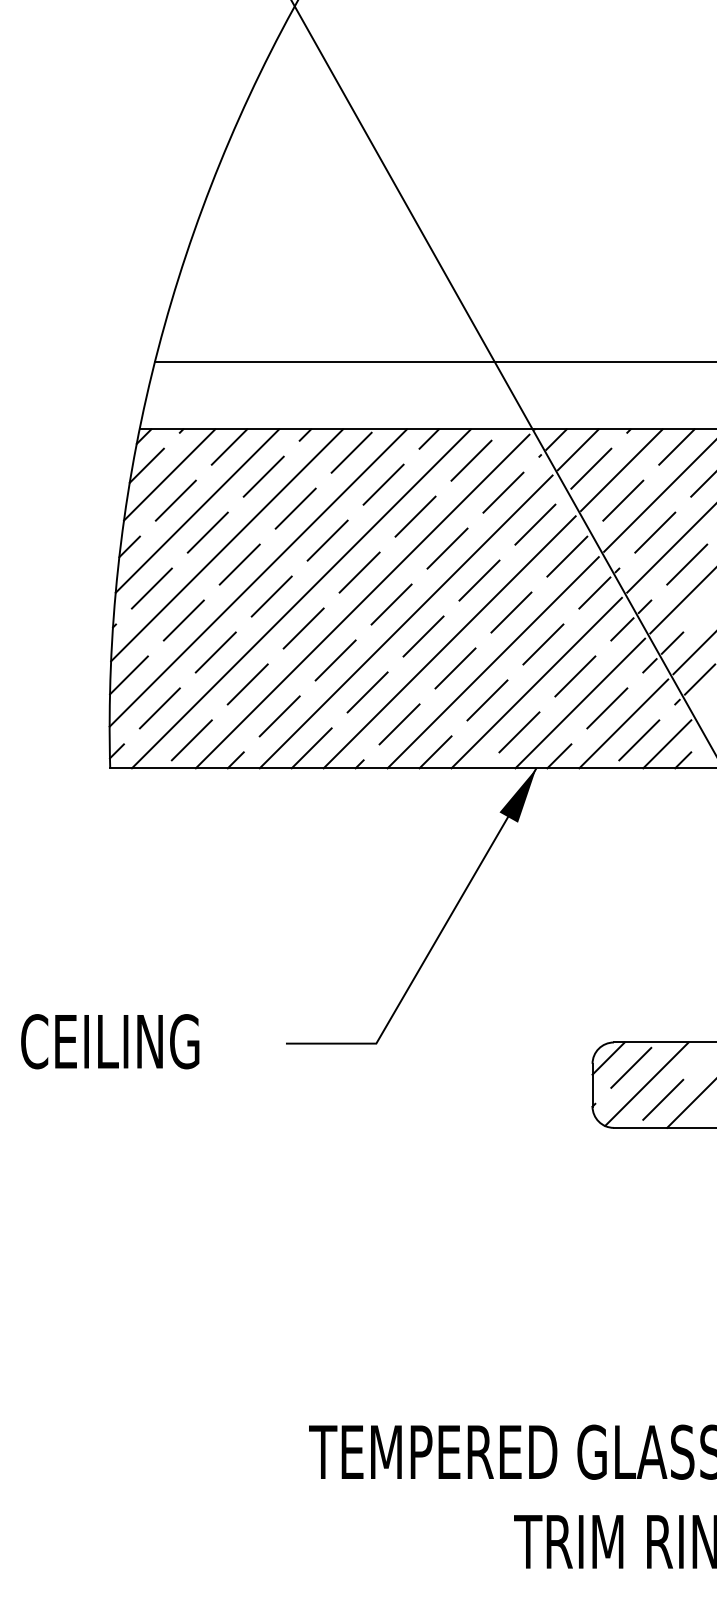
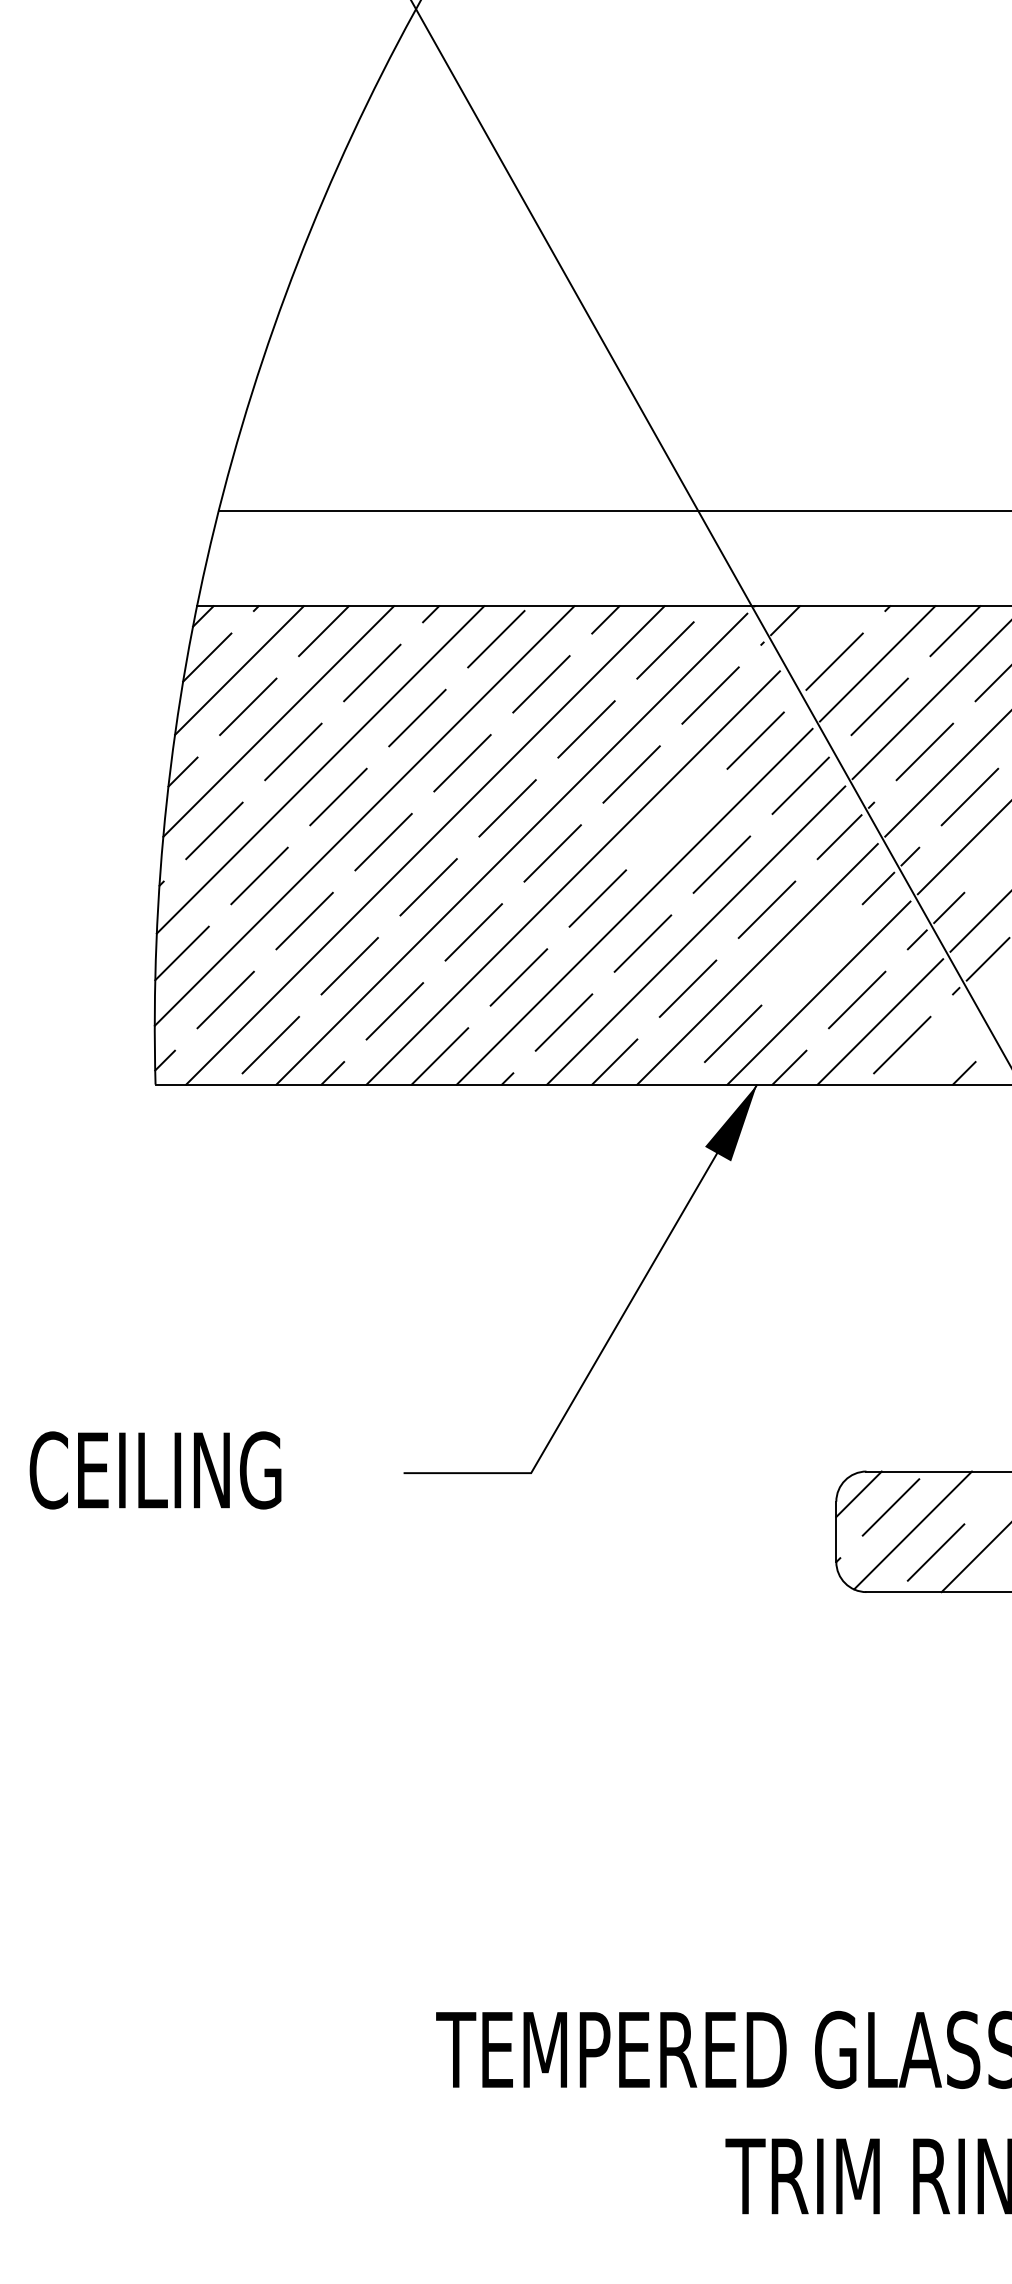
line: (578, 449) -> (816, 634), removed
line: (479, 580) -> (676, 819), removed
line: (574, 676) -> (811, 954), removed
line: (667, 744) -> (941, 1050), removed

